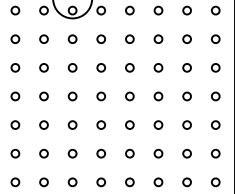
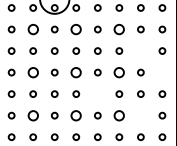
circle: (43, 39) -> (32, 29), size x1.6
circle: (101, 39) -> (76, 29), size x1.6
circle: (158, 39) -> (119, 29), size x1.6
circle: (186, 67) -> (140, 50), removed
circle: (43, 96) -> (32, 72), size x1.6
circle: (101, 96) -> (76, 72), size x1.6
circle: (158, 96) -> (119, 72), size x1.6
circle: (215, 96) -> (162, 72), removed
circle: (129, 124) -> (97, 93), removed
circle: (43, 153) -> (32, 115), size x1.6
circle: (101, 153) -> (76, 115), size x1.6
circle: (158, 153) -> (119, 115), size x1.6
circle: (186, 153) -> (140, 115), removed

